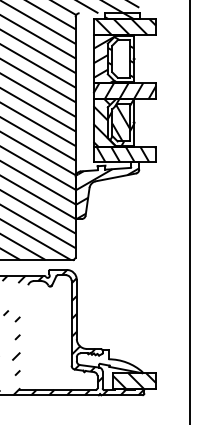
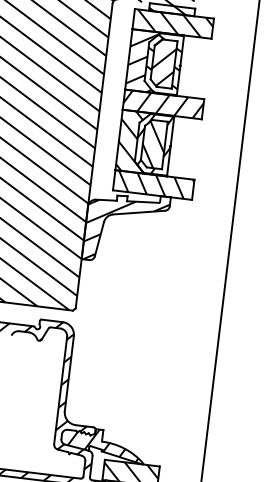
hatch: (120, 58) -> (163, 62), added
hatch: (110, 361) -> (103, 444), added

